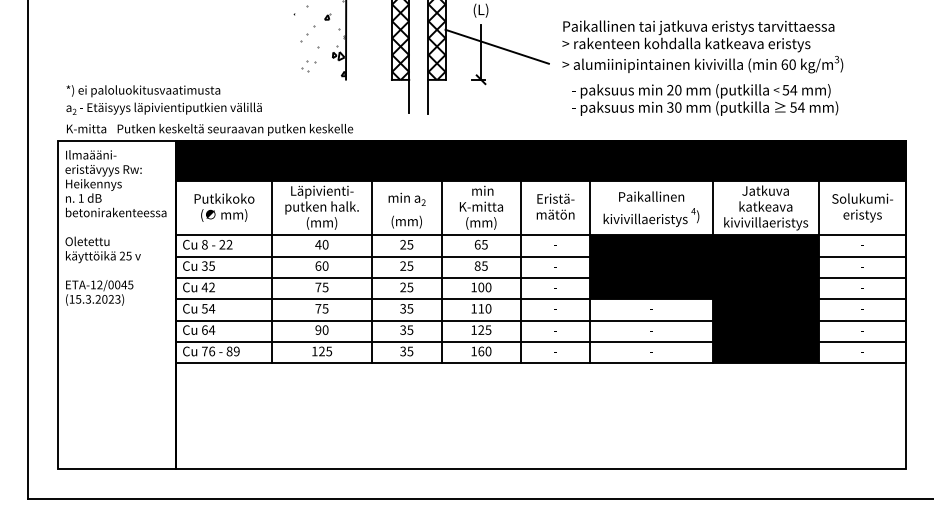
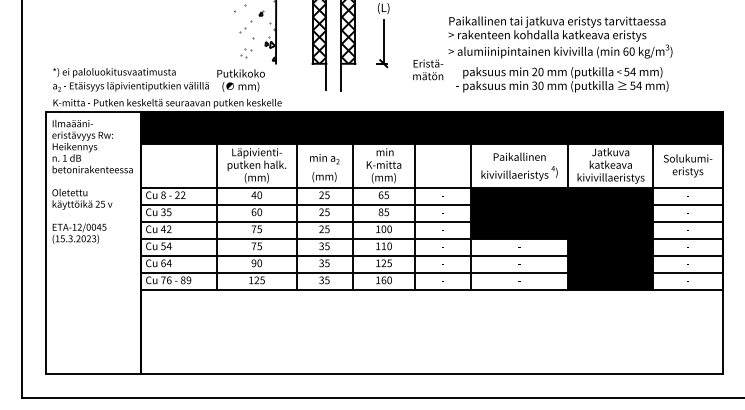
line: (497, 45) -> (396, 36), removed
text: (556, 206) -> (428, 69), moved
text: (223, 207) -> (240, 80), moved

